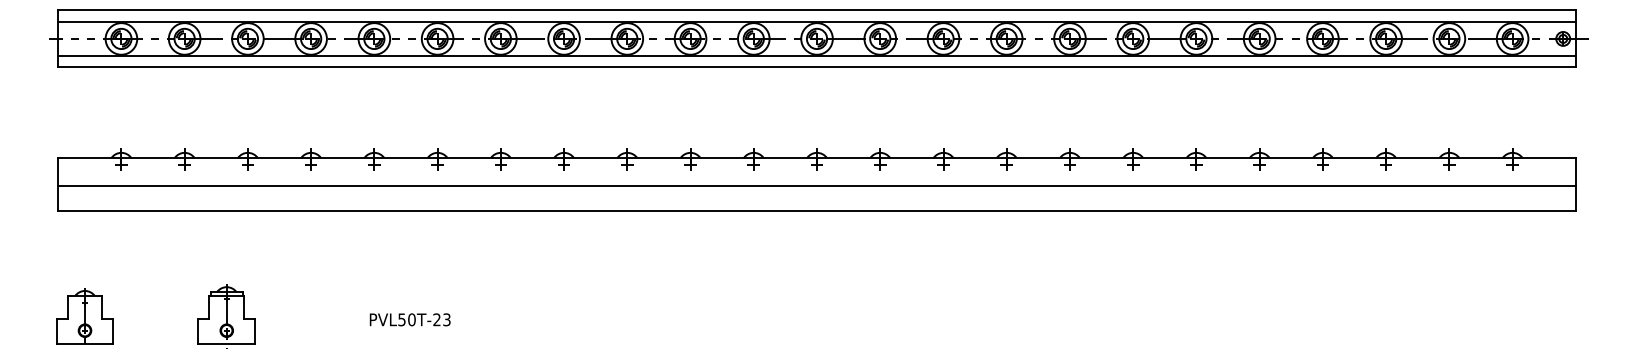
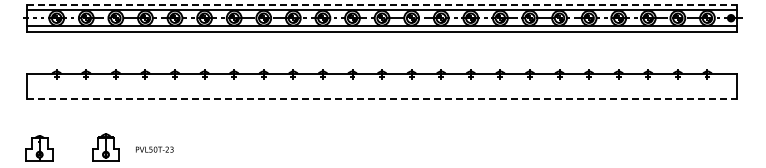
line: (817, 9) -> (382, 4), solid -> dashed
line: (817, 186) -> (382, 87), removed
line: (817, 210) -> (382, 98), solid -> dashed
text: (409, 319) -> (154, 149), moved

